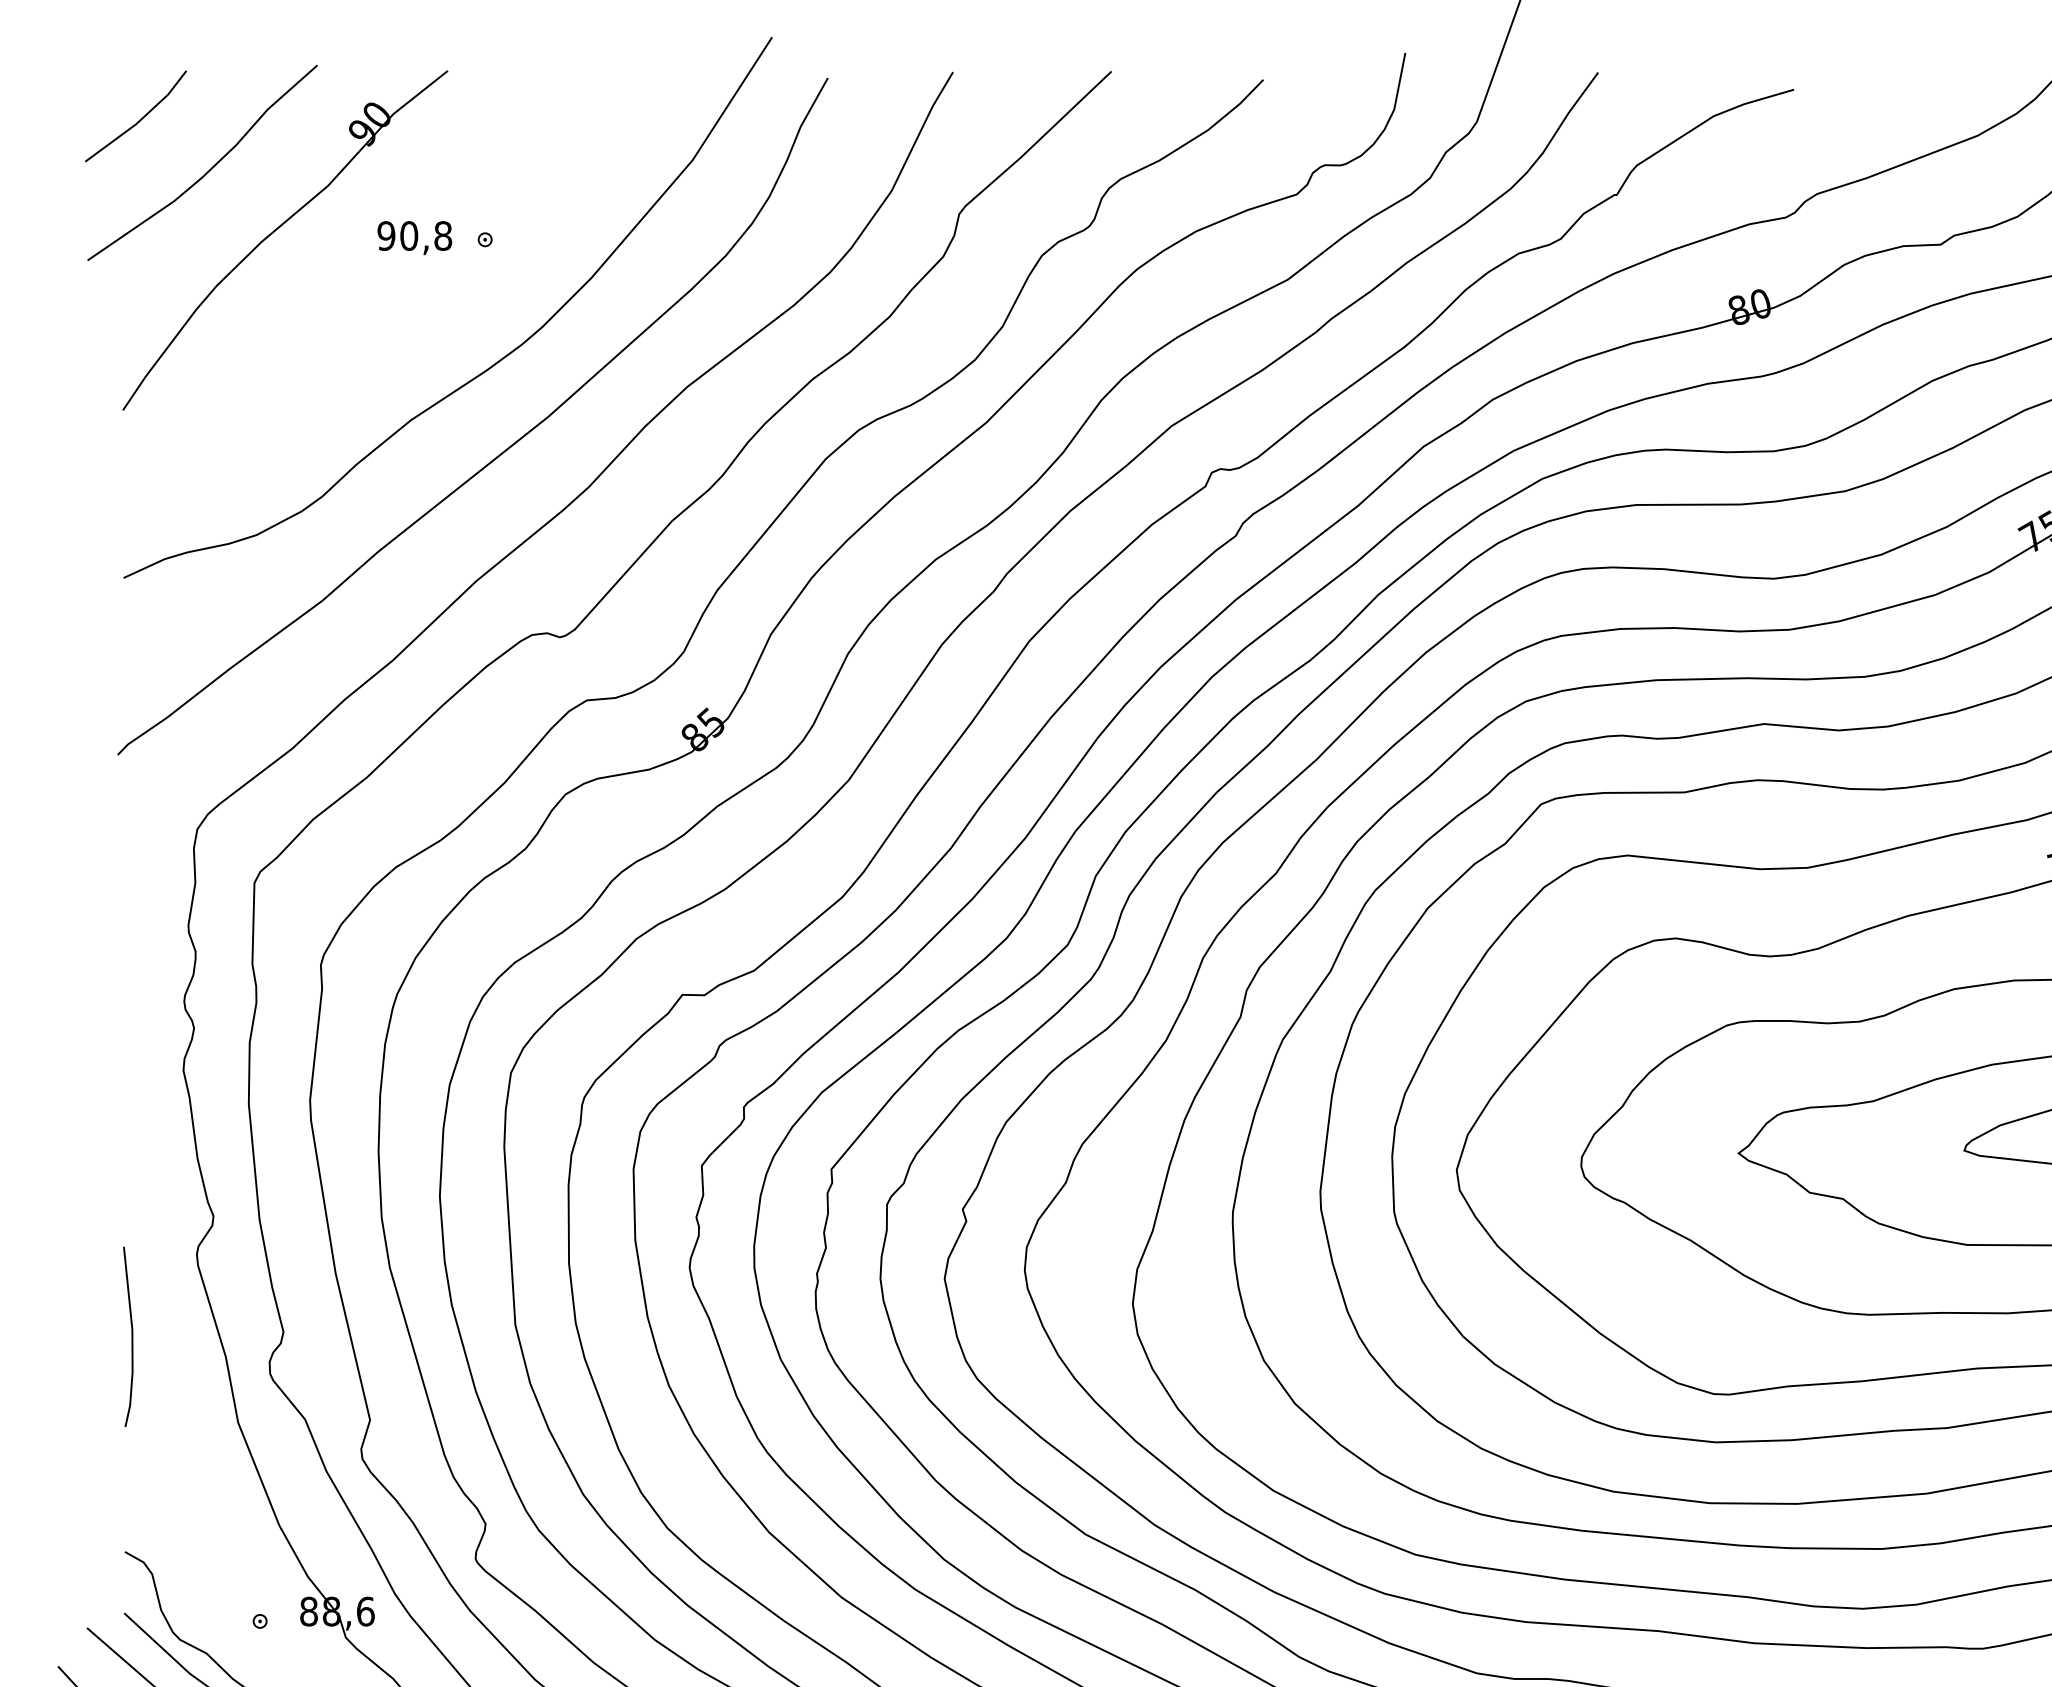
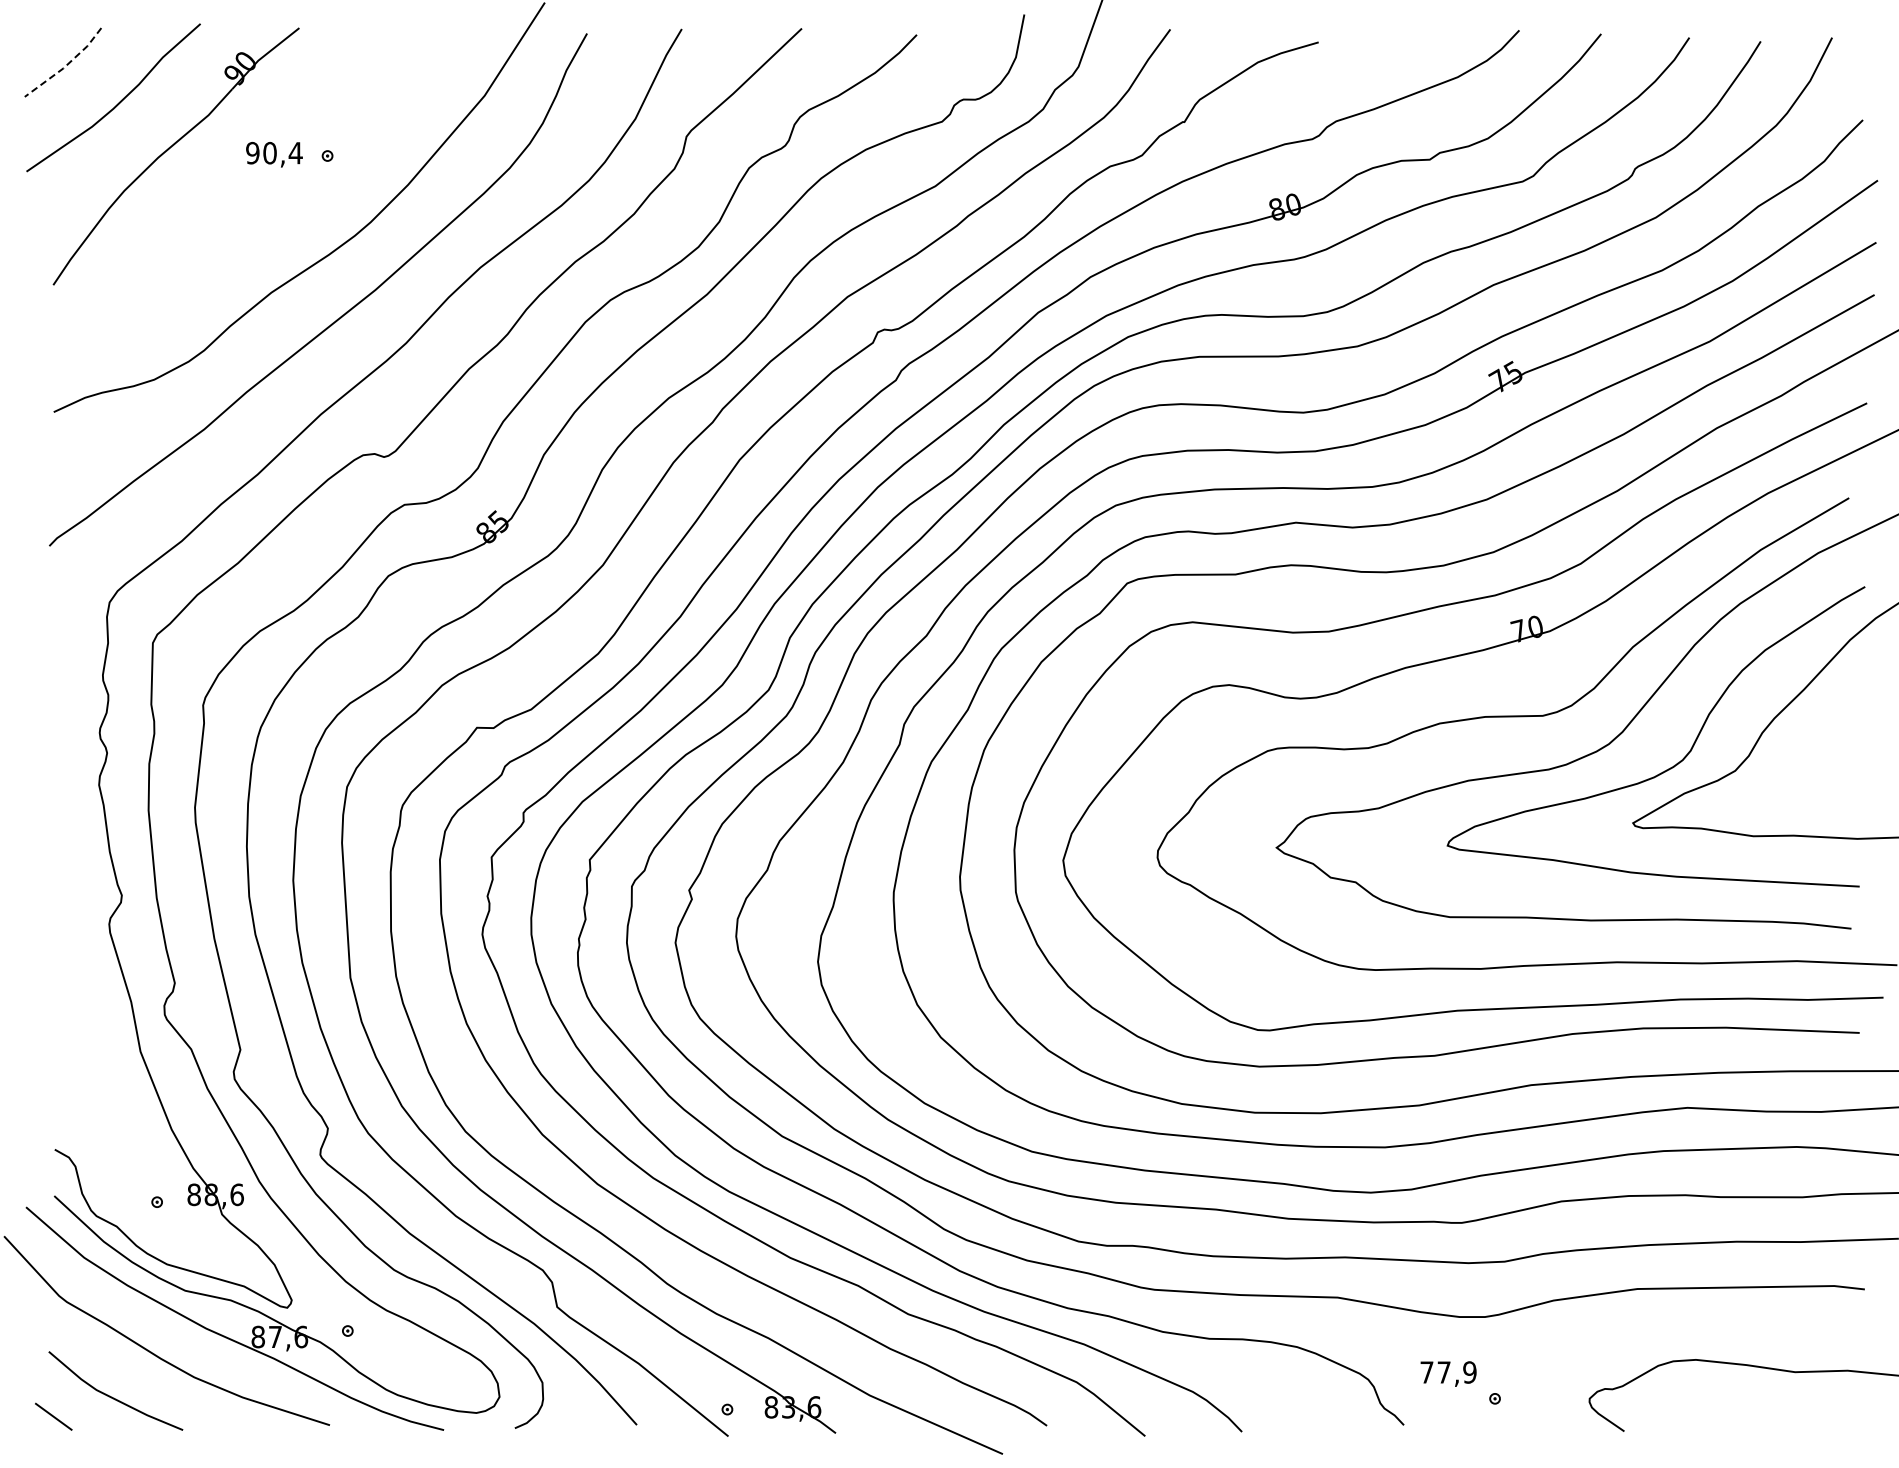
line: (140, 120) -> (66, 65), solid -> dashed
text: (442, 235) -> (295, 152), 90,8 -> 90,4
line: (131, 1336) -> (59, 986), removed

